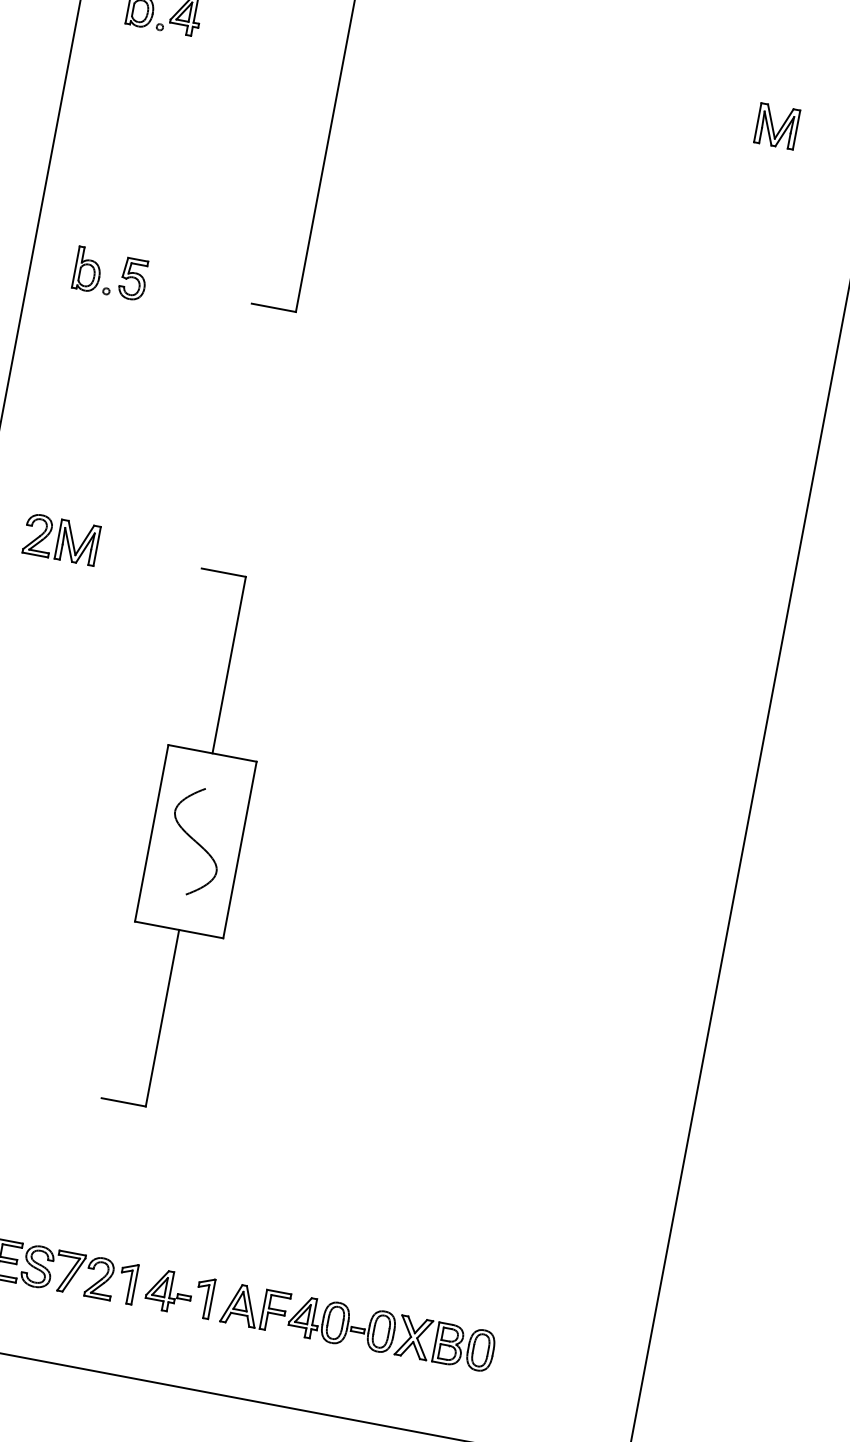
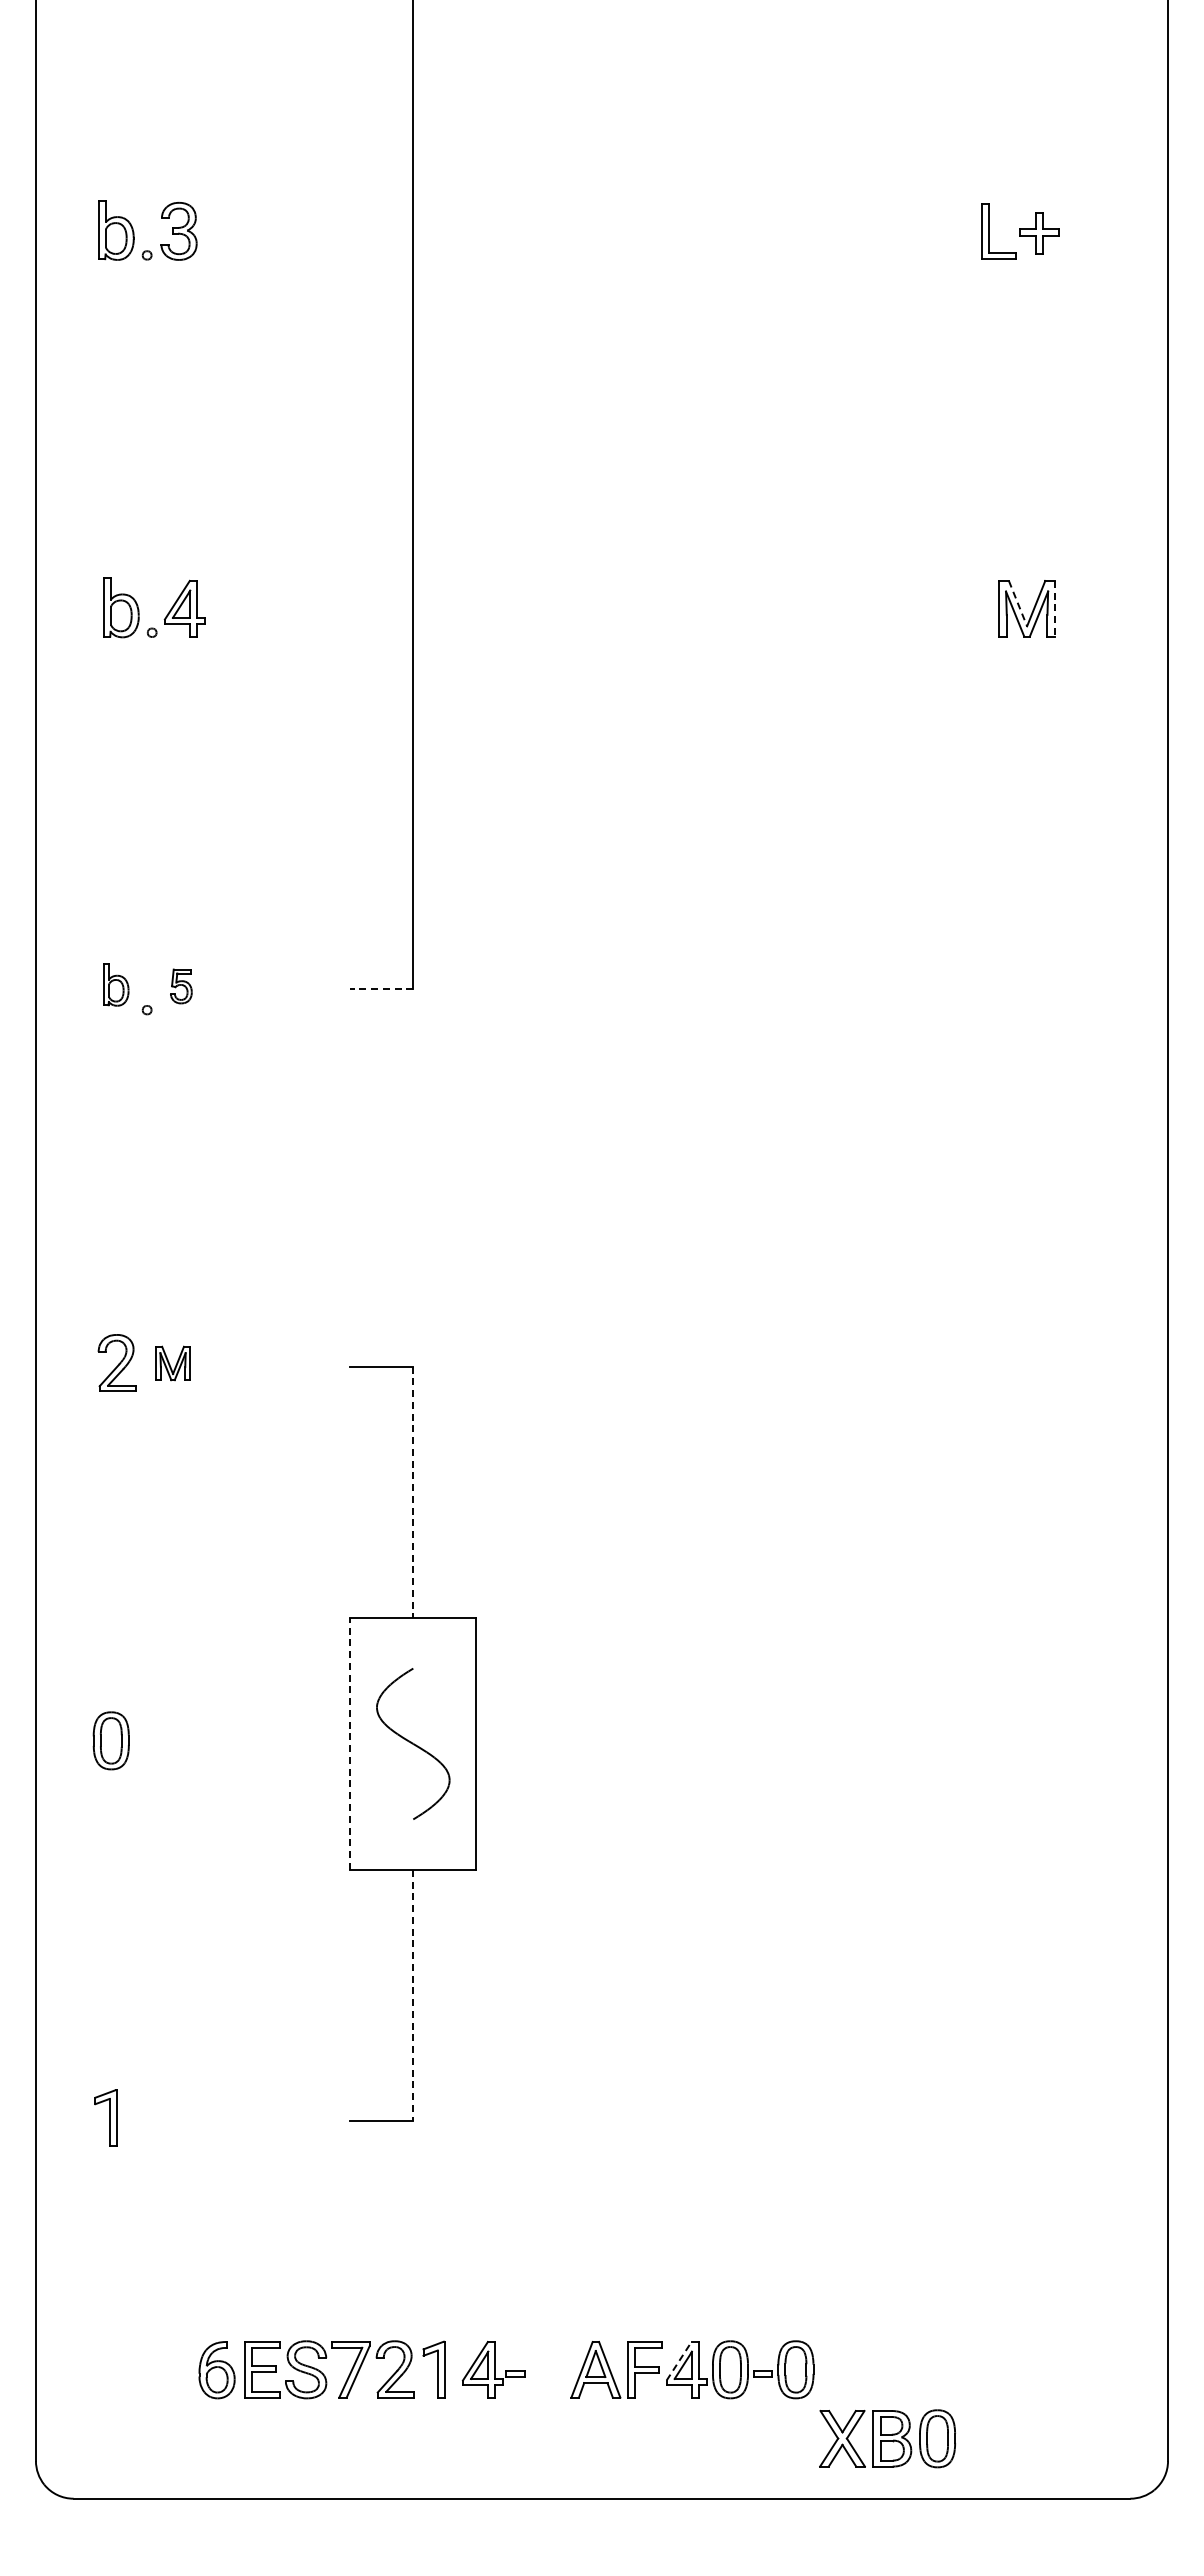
line: (771, 122) -> (1018, 604), solid -> dashed
line: (796, 129) -> (1054, 608), solid -> dashed
part: (88, 269) -> (116, 984), size x0.7
part: (133, 279) -> (181, 986), size x0.6
line: (273, 307) -> (381, 989), solid -> dashed
part: (77, 542) -> (172, 1363), size x0.6
line: (229, 665) -> (413, 1492), solid -> dashed
line: (151, 833) -> (350, 1743), solid -> dashed
line: (162, 1018) -> (413, 1995), solid -> dashed
part: (204, 1297) -> (543, 2369), removed
line: (300, 1310) -> (679, 2361), solid -> dashed
part: (445, 1343) -> (887, 2438), moved

